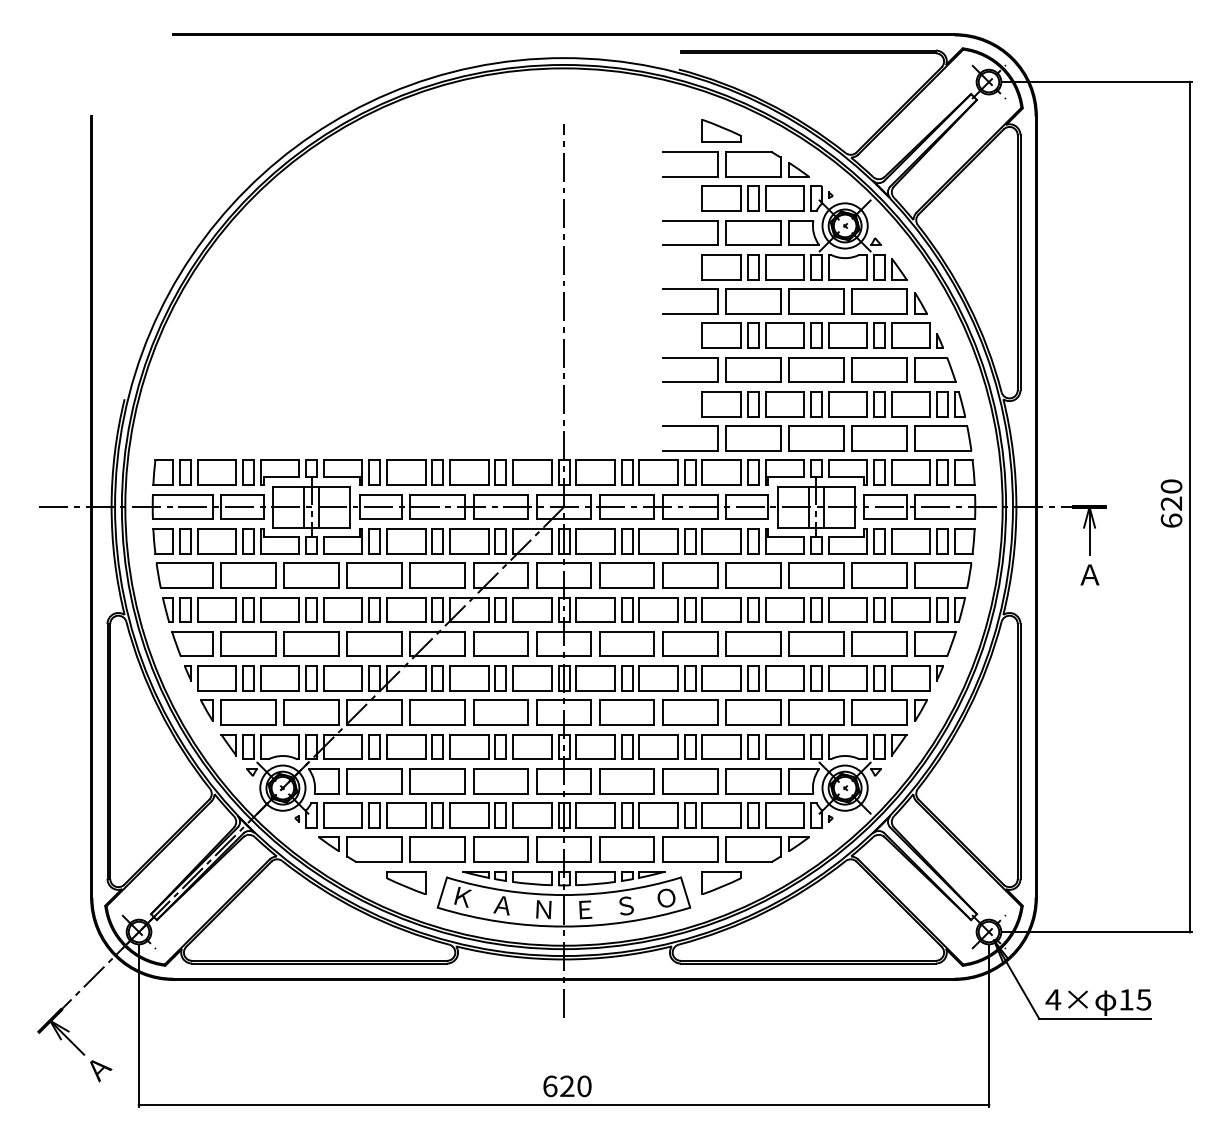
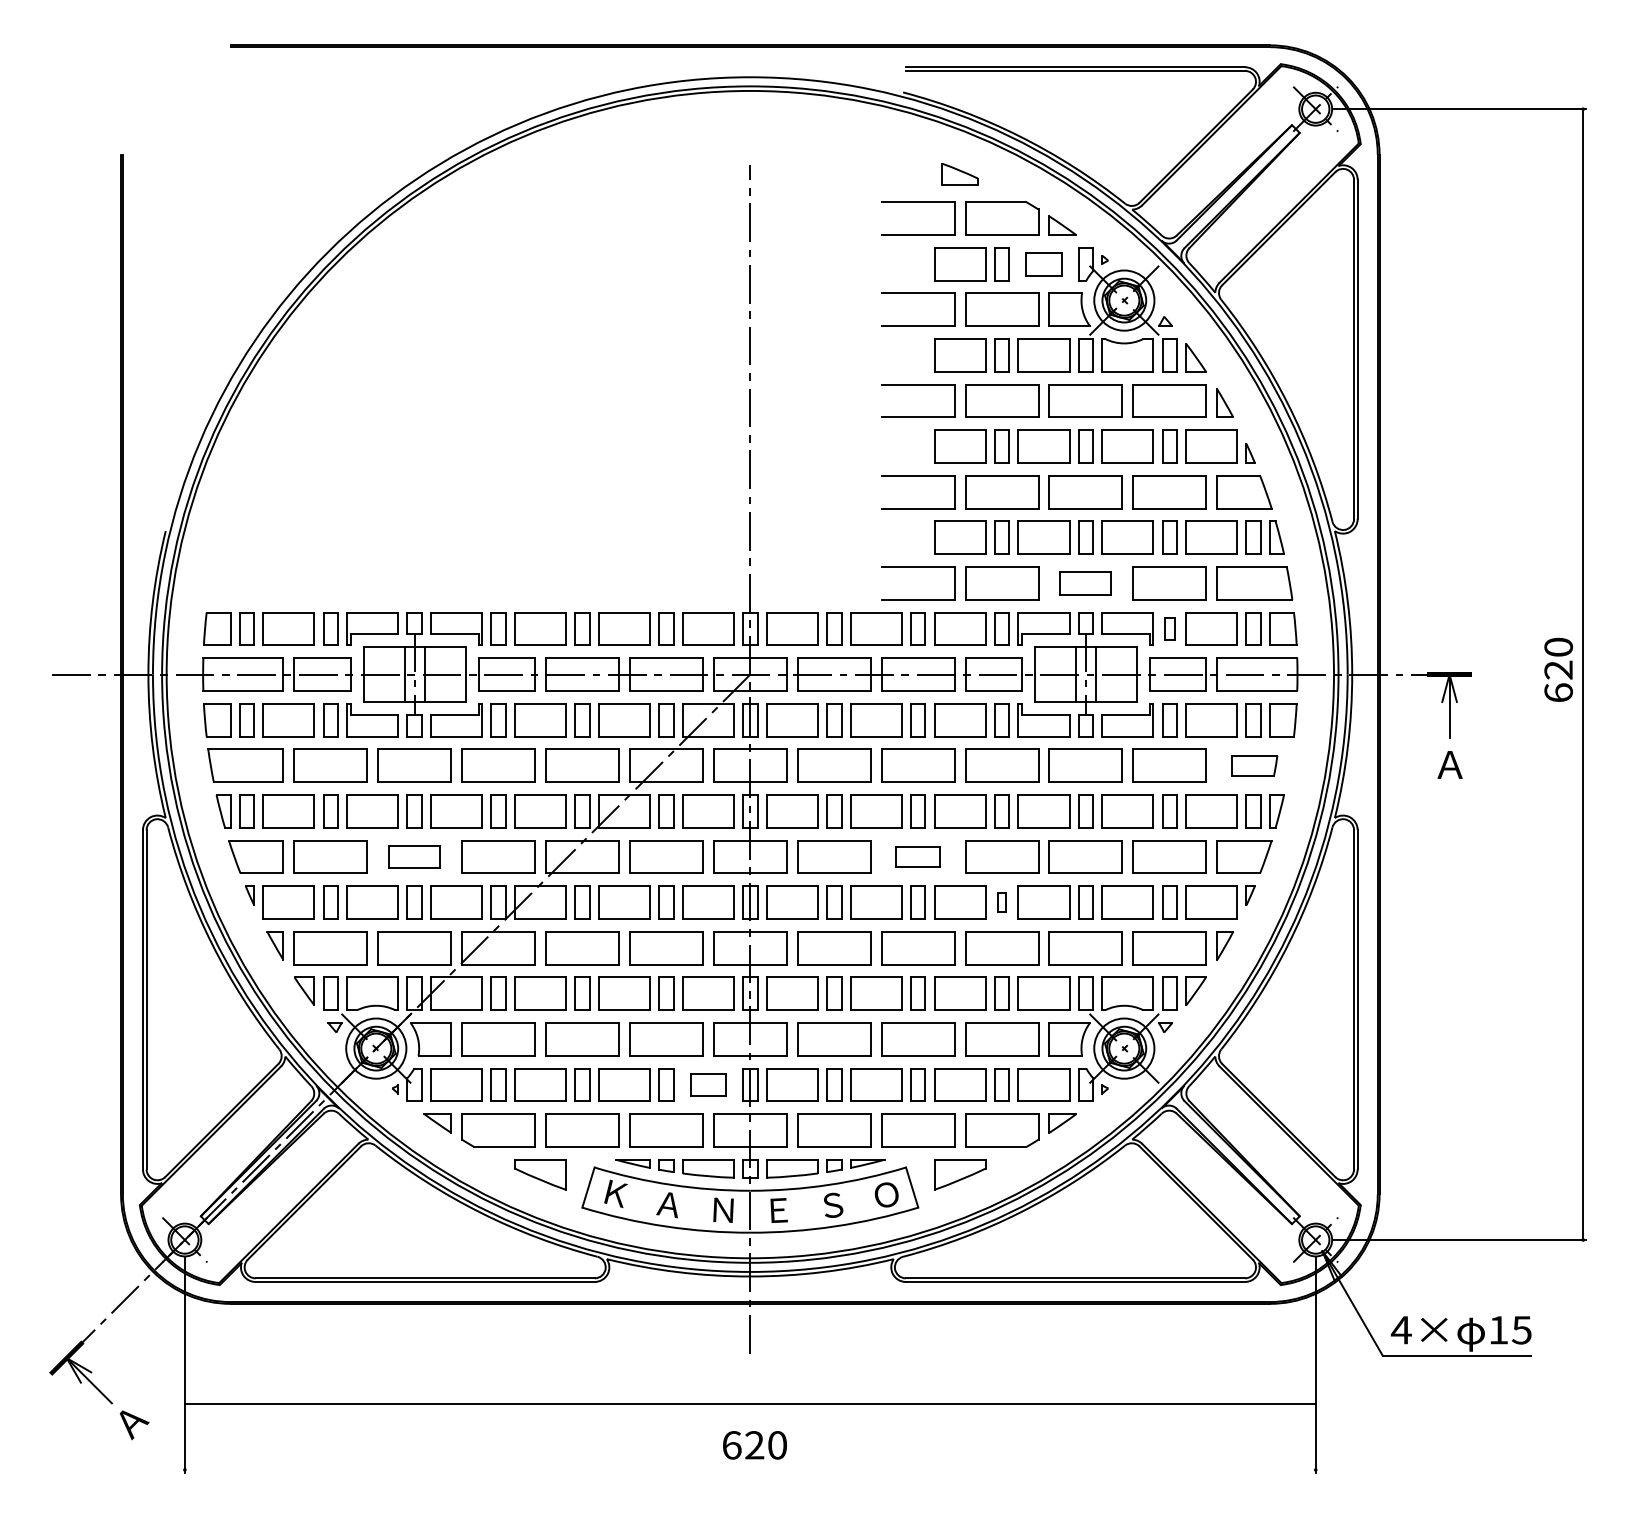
part: (721, 130) -> (960, 173), size x0.7
part: (784, 198) -> (1043, 264), size x0.7
part: (815, 438) -> (1085, 583), size x0.7
part: (879, 472) -> (1169, 628), size x0.7
part: (942, 575) -> (1254, 765), size x0.6
part: (311, 643) -> (414, 856), size x0.7
part: (690, 643) -> (918, 856), size x0.6
part: (752, 678) -> (1001, 902), size x0.6
part: (532, 815) -> (708, 1084), size x0.7
line: (563, 1104) -> (749, 1403), moved

